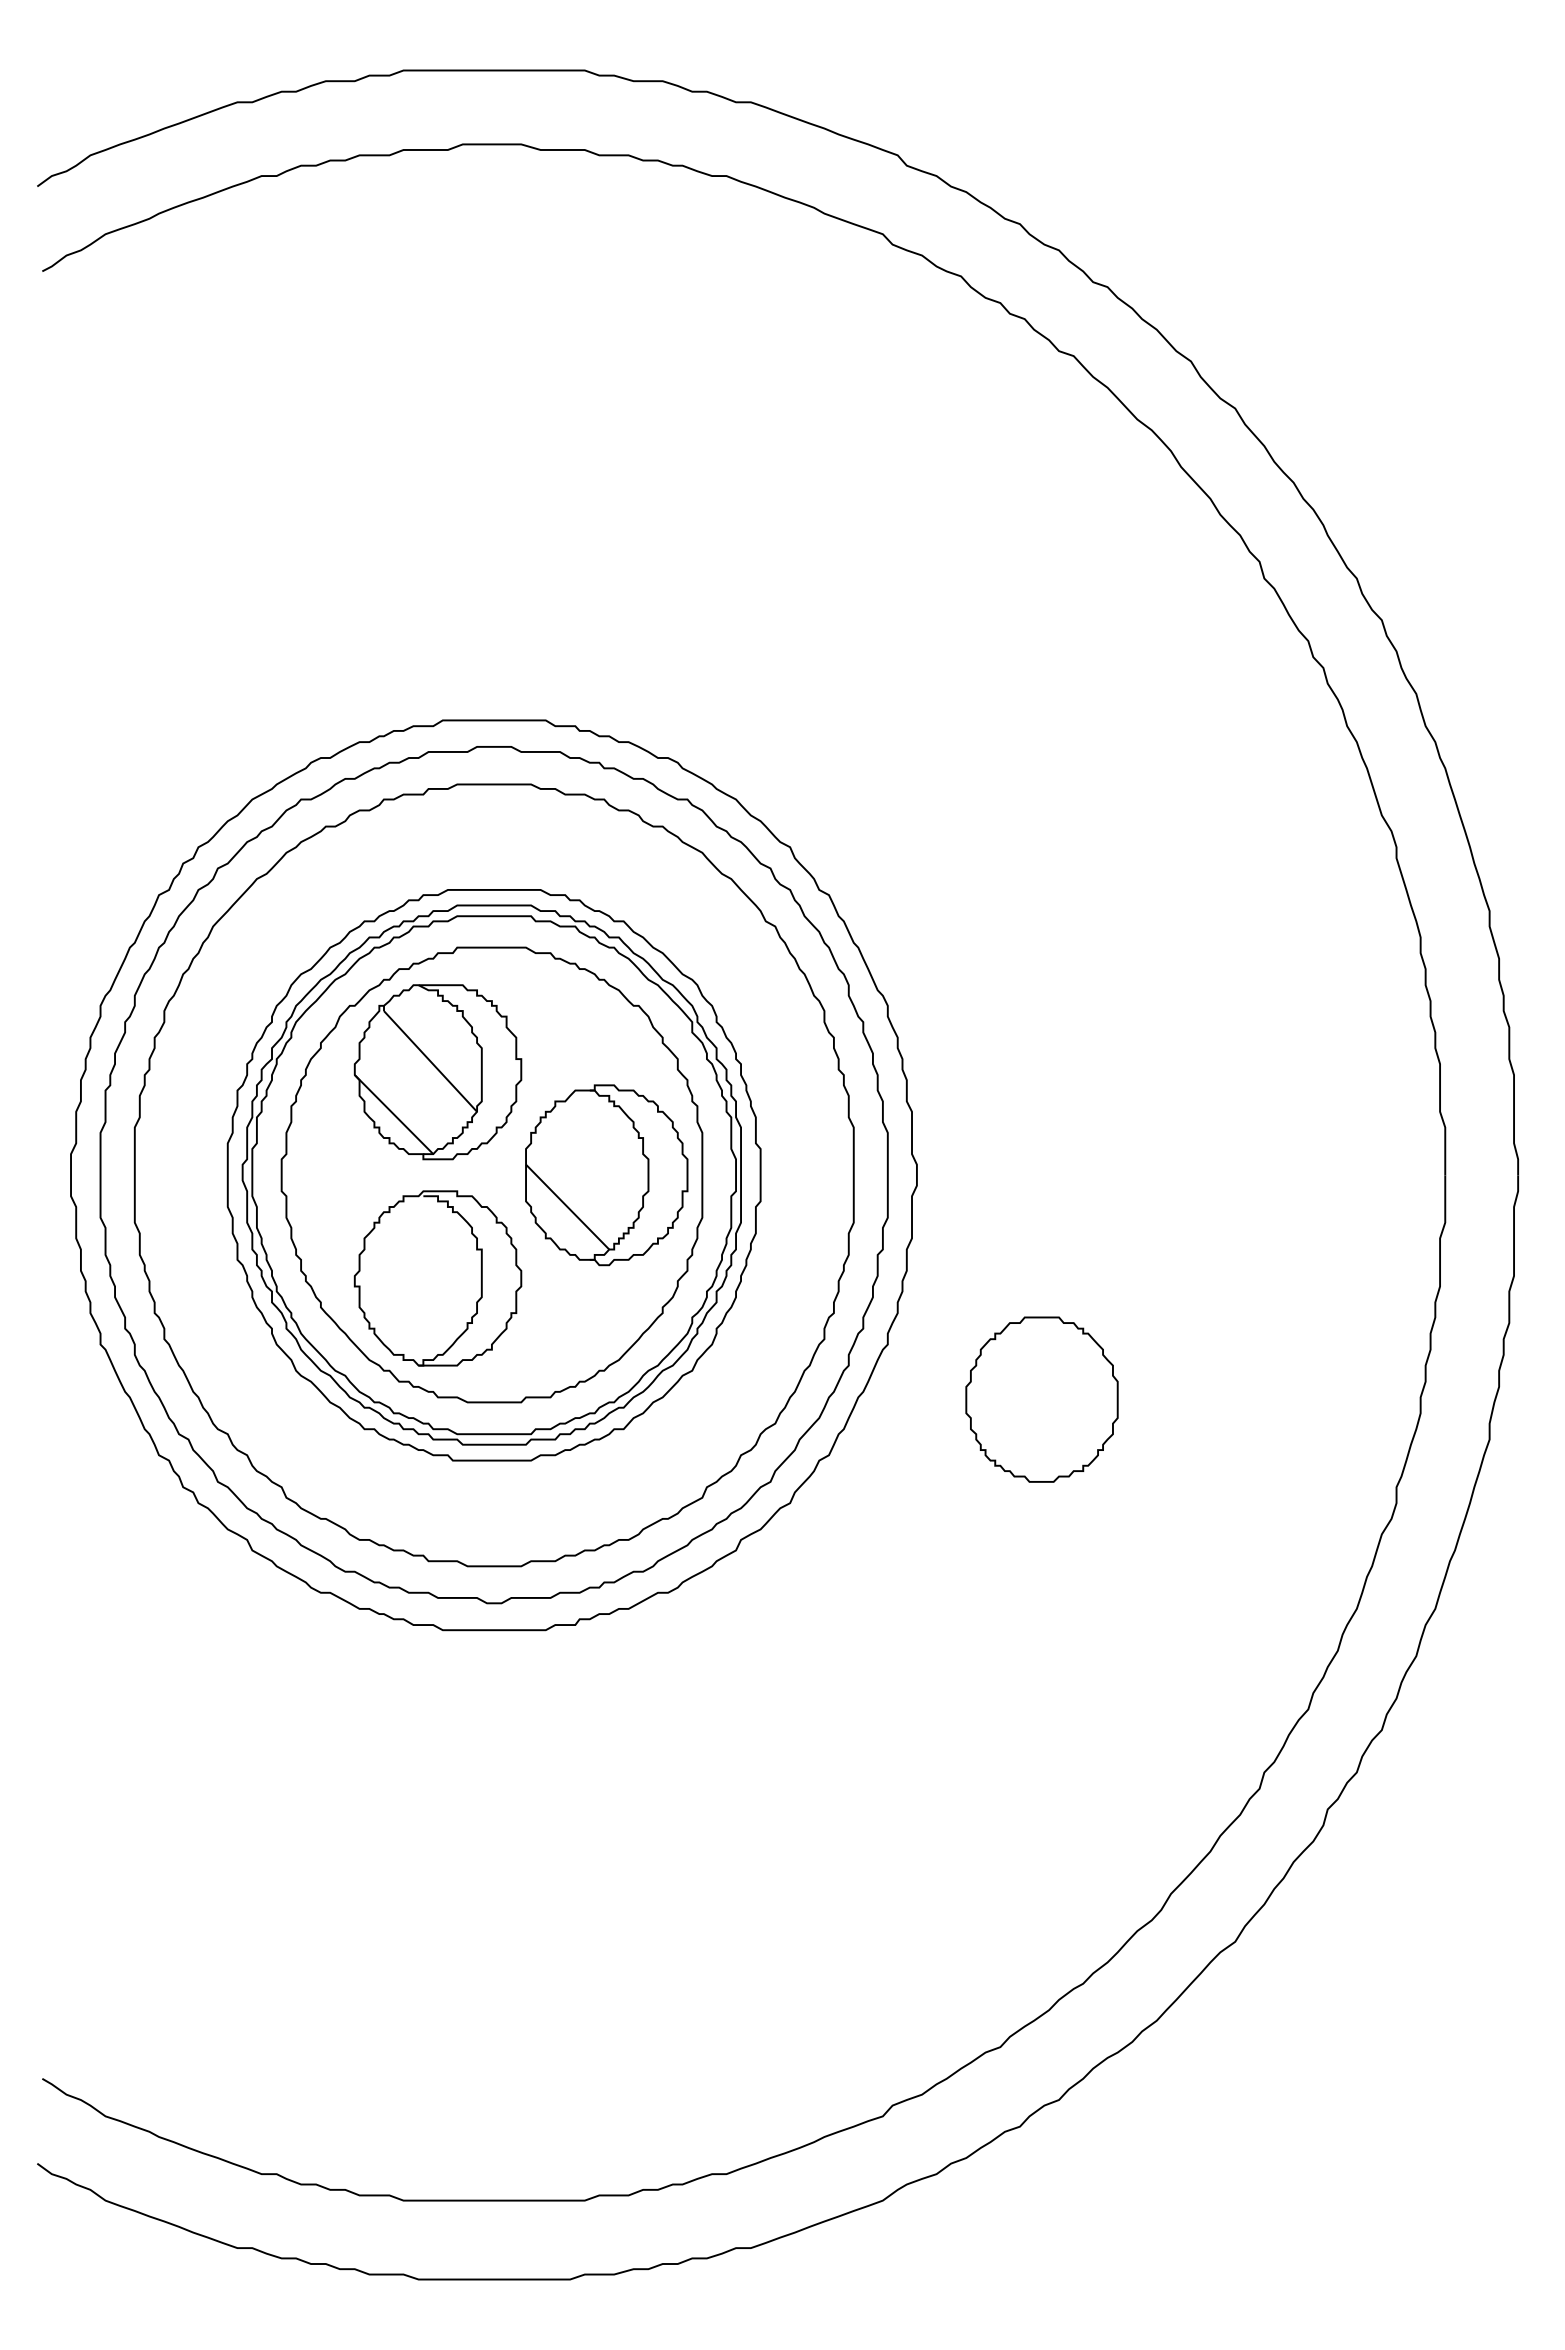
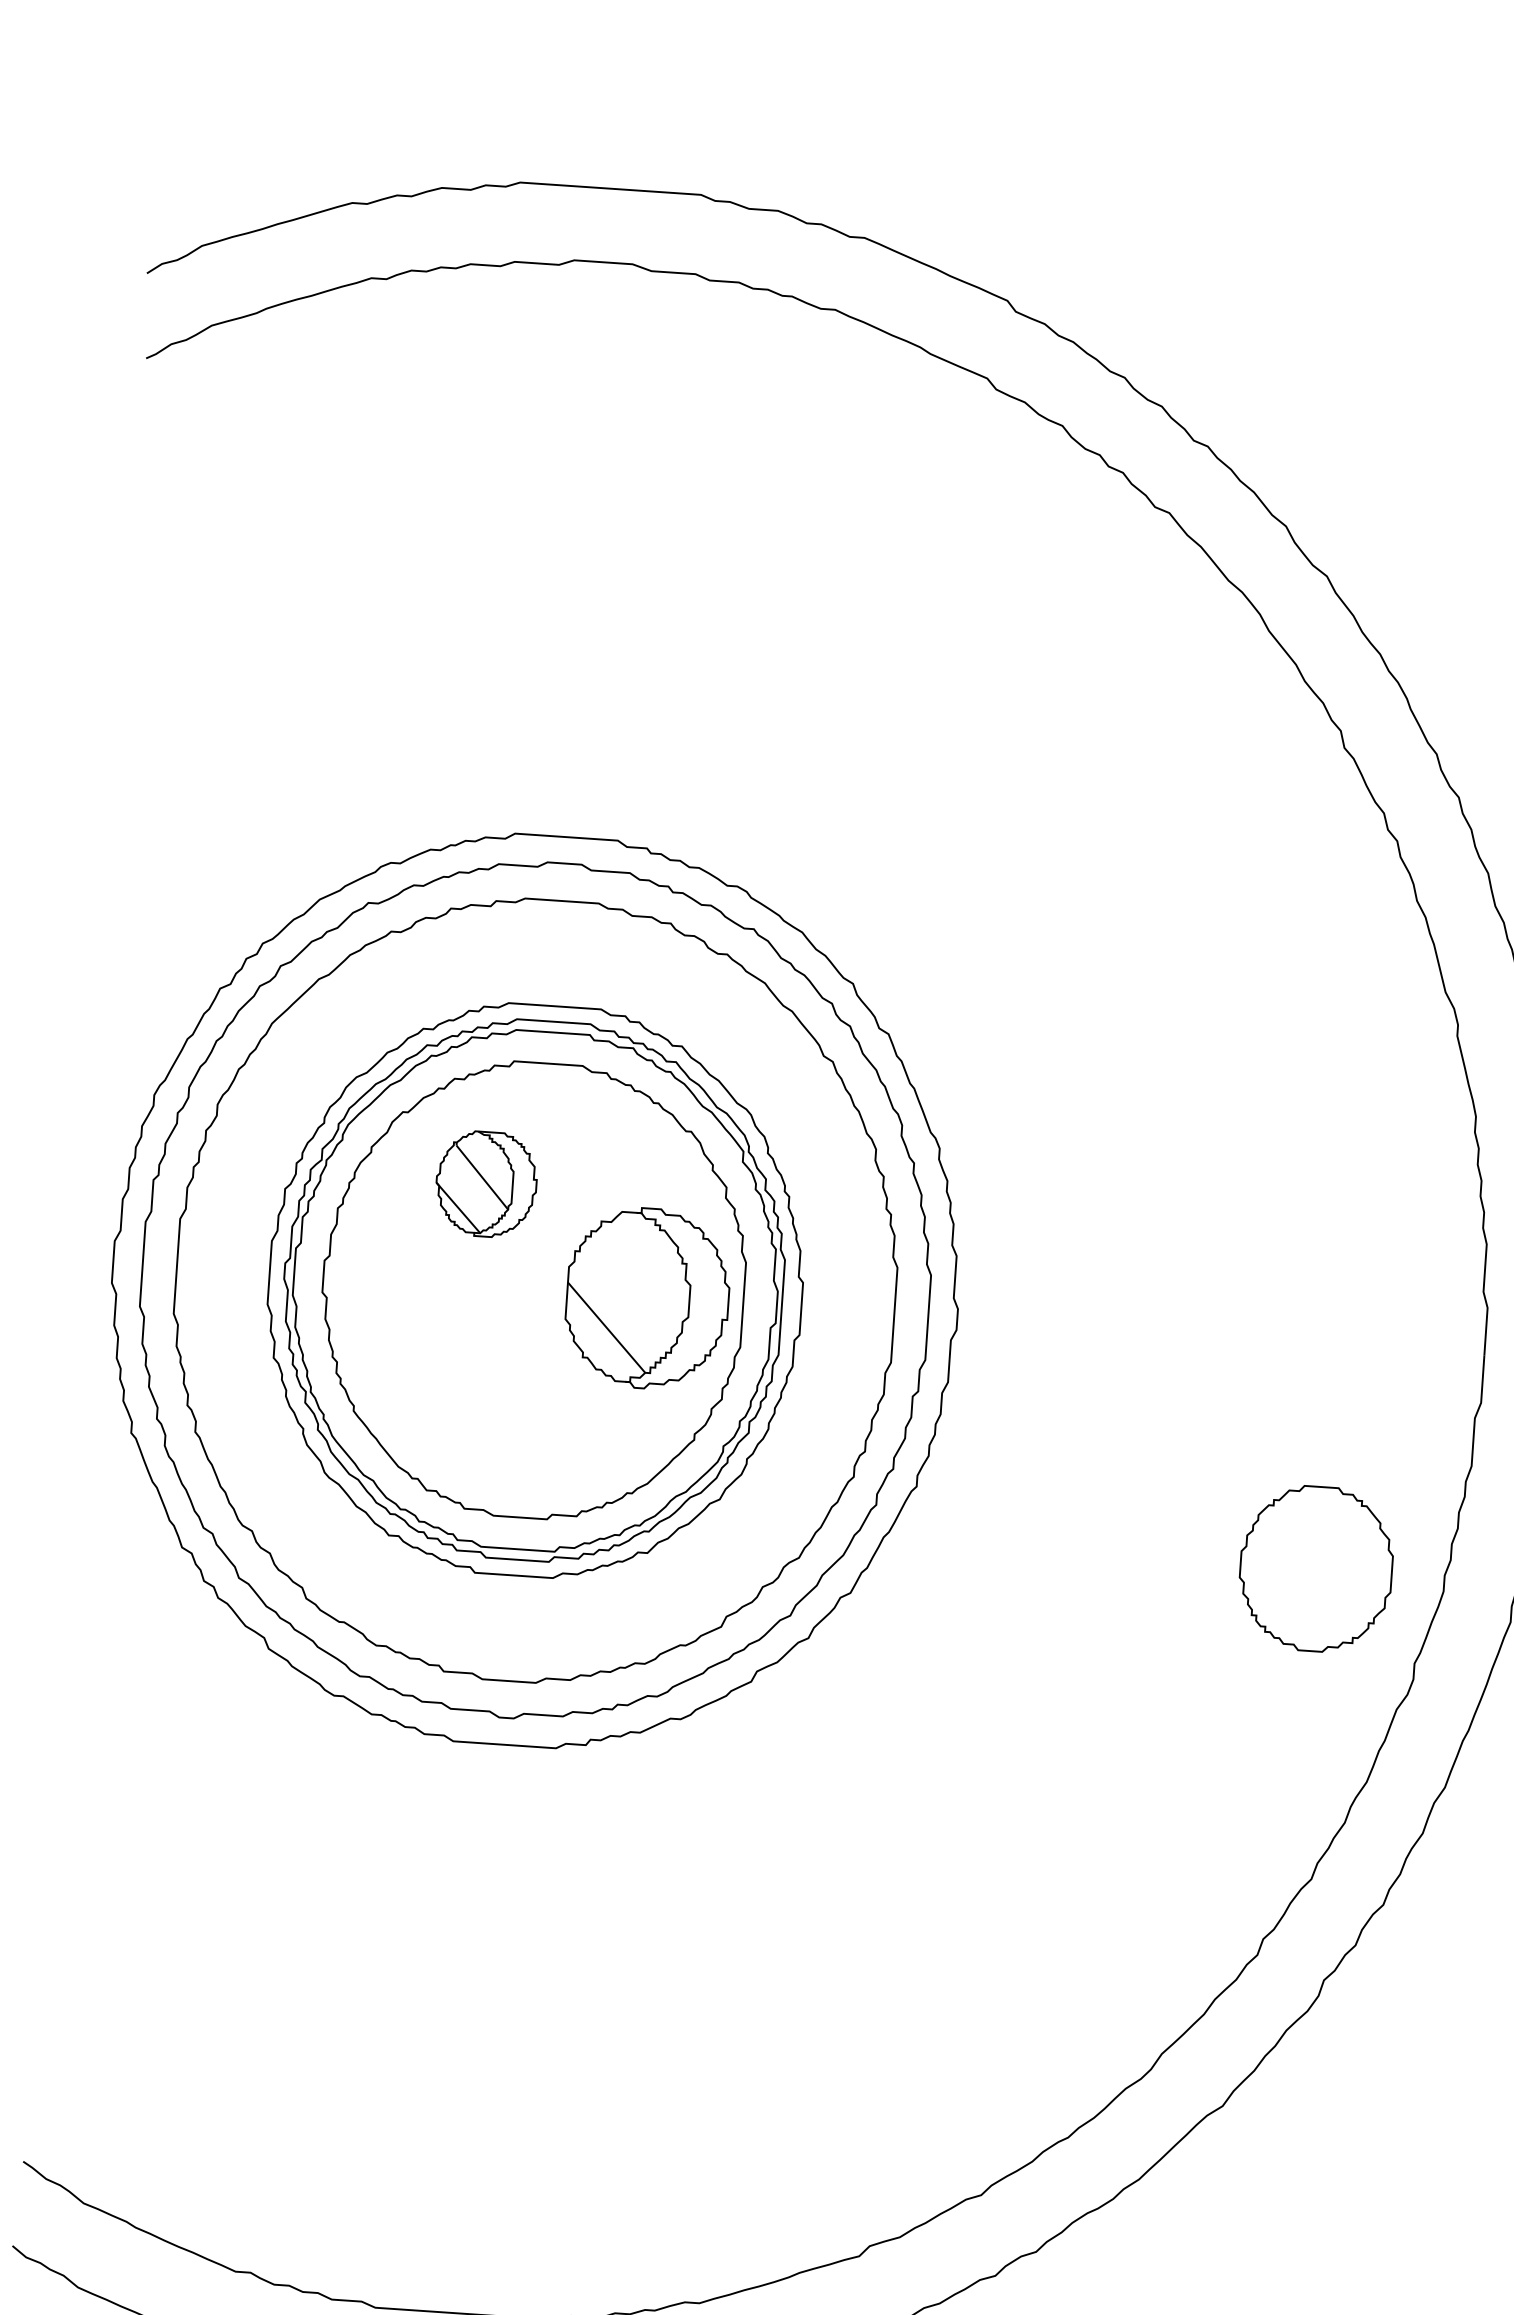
part: (437, 1072) -> (485, 1184), size x0.6
part: (437, 1278) -> (471, 1390), removed
part: (1041, 1399) -> (1315, 1568), moved

